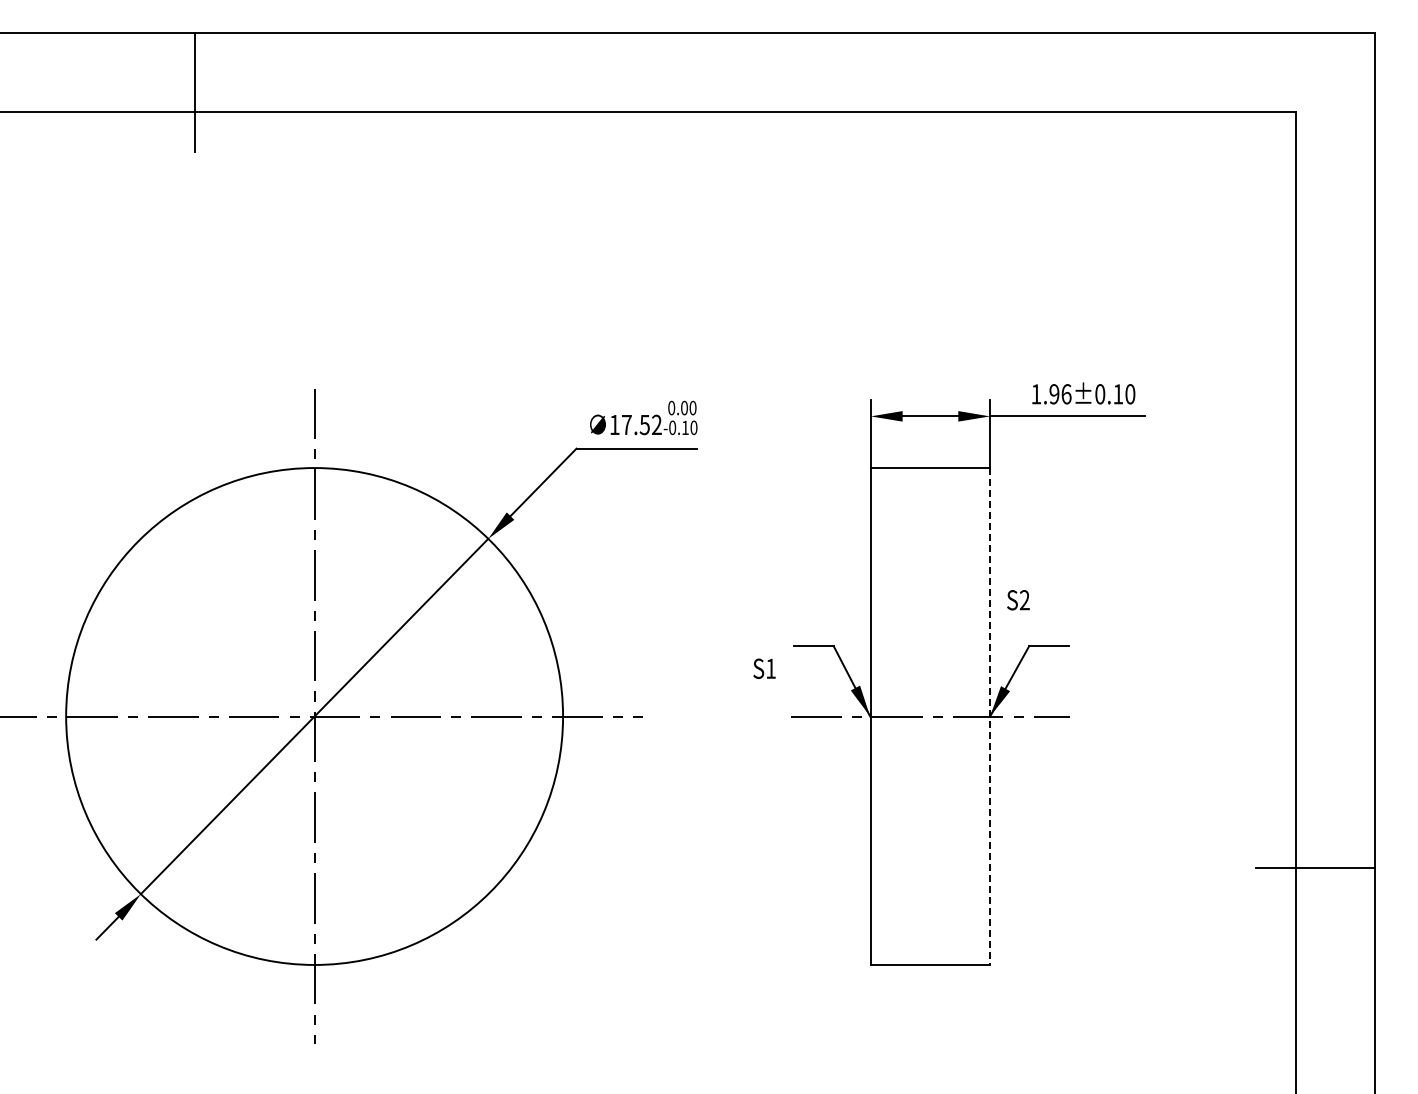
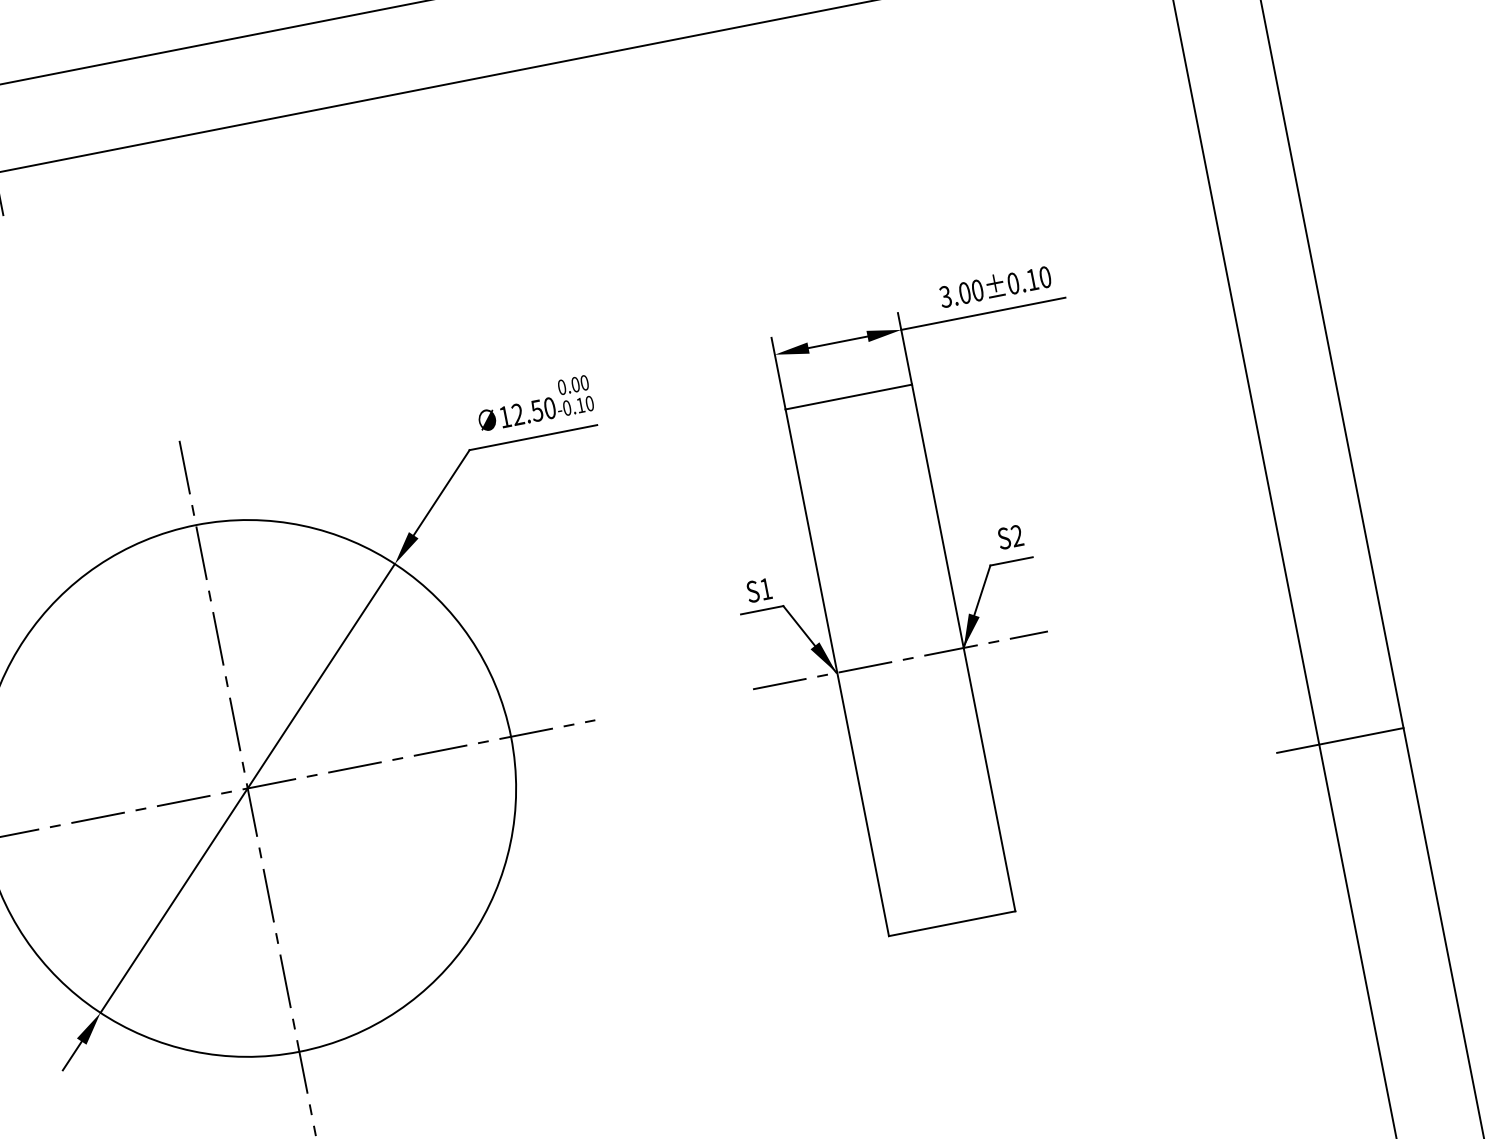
text: (1051, 394) -> (961, 293), 1.96±0.10 -> 3.00±0.10
text: (641, 424) -> (533, 410), 17.52 -> 12.50
text: (1018, 600) -> (1010, 537), moved
text: (764, 668) -> (759, 590), moved
line: (990, 717) -> (964, 648), dashed -> solid

